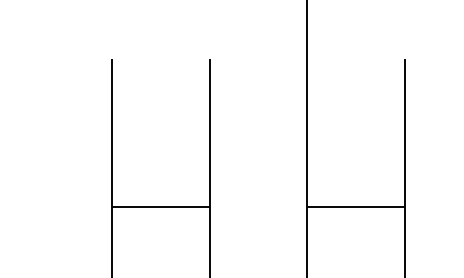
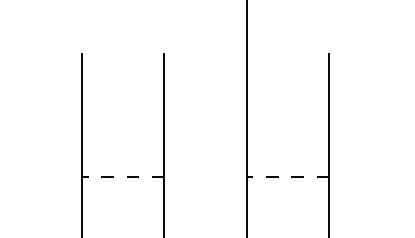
line: (159, 207) -> (122, 177), solid -> dashed
line: (355, 207) -> (287, 177), solid -> dashed

